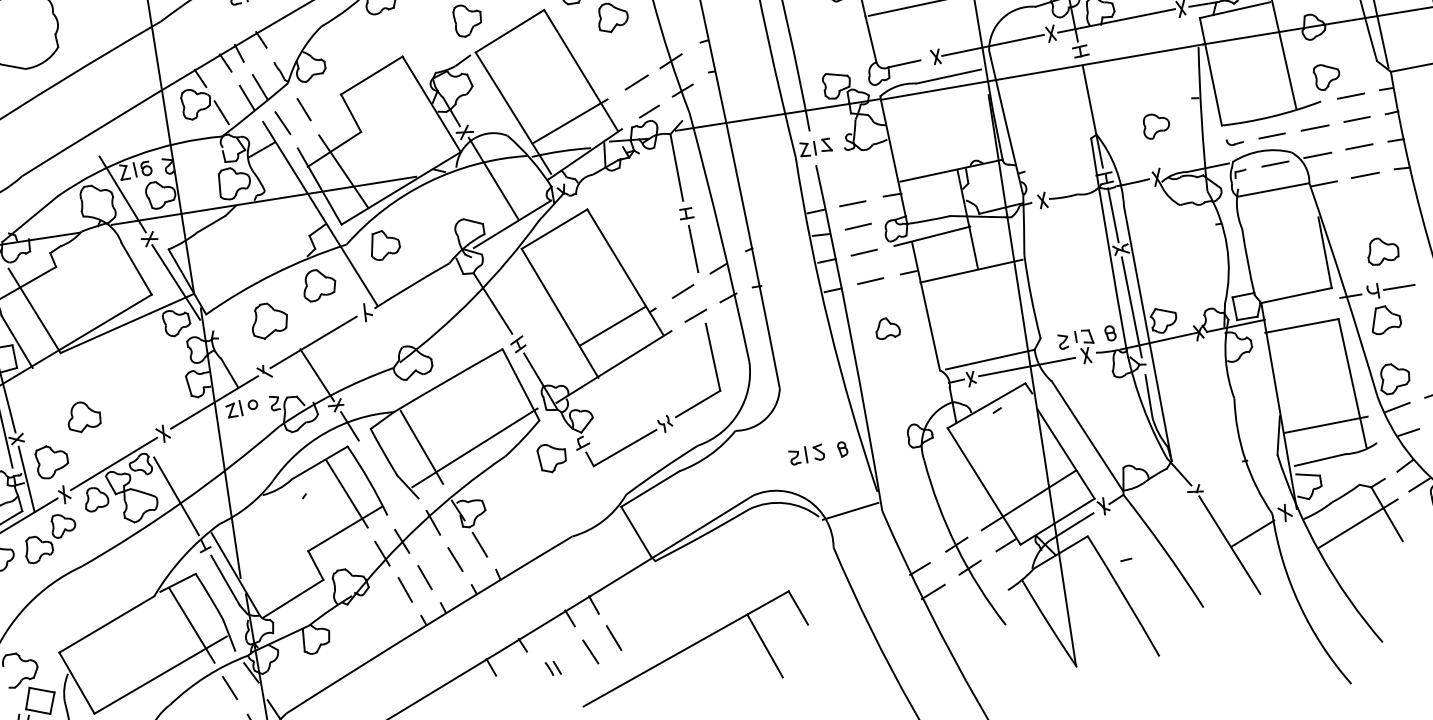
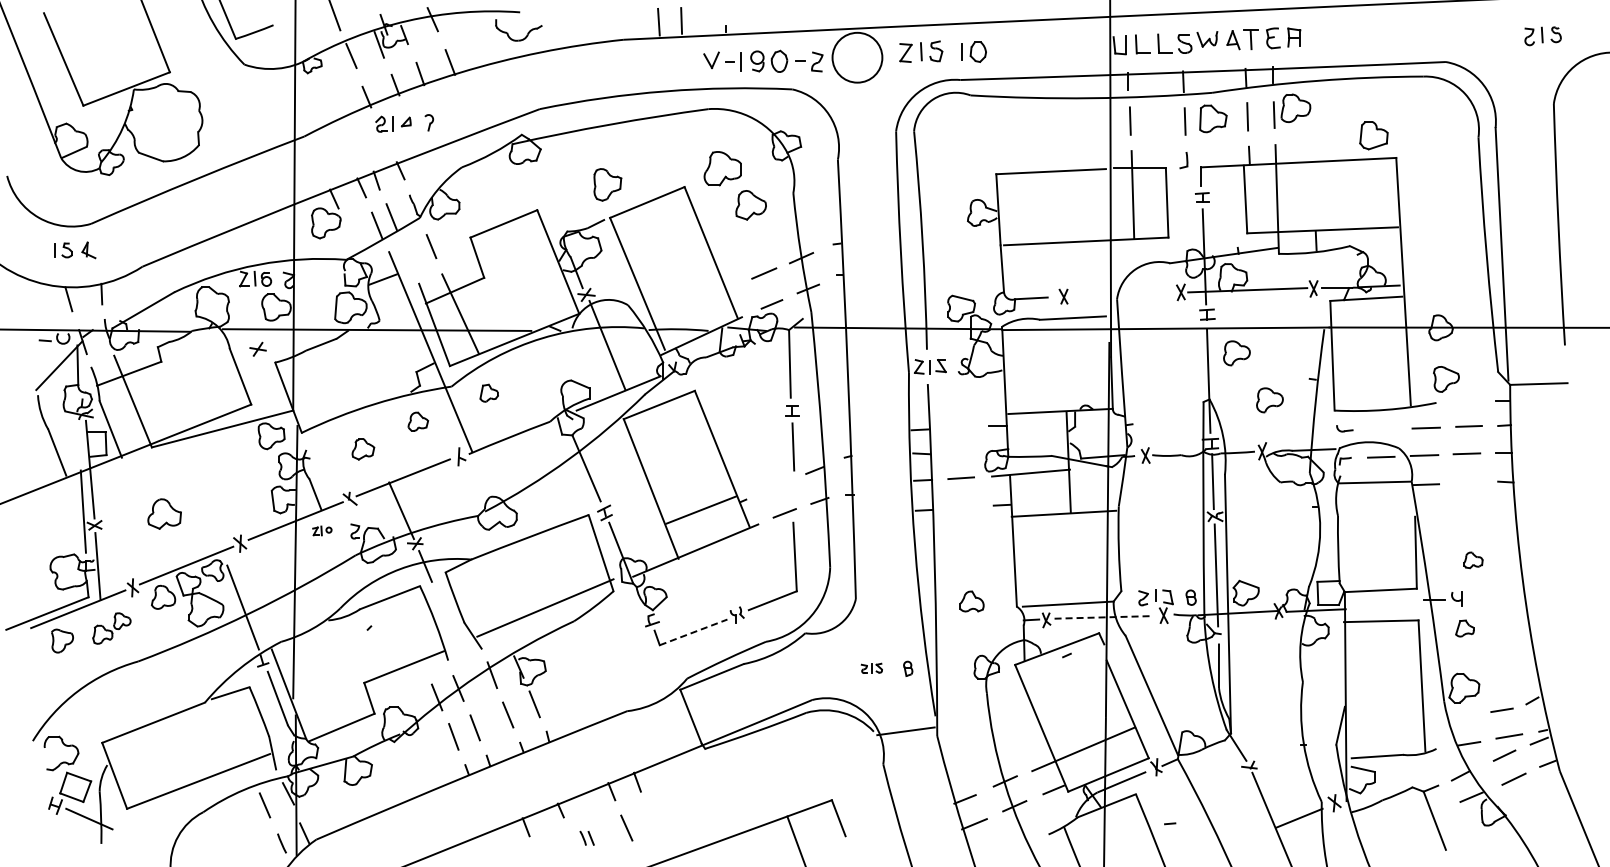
line: (992, 45) -> (1121, 294), removed
part: (1115, 85) -> (1236, 353), added
line: (1350, 96) -> (1466, 402), removed
line: (221, 111) -> (349, 235), removed
line: (570, 120) -> (692, 300), removed
line: (282, 123) -> (407, 256), removed
line: (1271, 135) -> (1382, 428), removed
line: (1364, 175) -> (1467, 482), removed
line: (122, 194) -> (238, 300), removed
line: (852, 203) -> (957, 427), removed
line: (858, 226) -> (959, 451), removed
part: (384, 245) -> (488, 393), size x0.6
part: (1383, 251) -> (1473, 560), size x0.6
line: (870, 281) -> (962, 507), removed
line: (175, 282) -> (276, 396), removed
part: (319, 284) -> (418, 421), size x0.6
line: (1399, 286) -> (1483, 598), removed
line: (683, 290) -> (776, 486), removed
part: (1385, 319) -> (1464, 628), size x0.6
part: (269, 320) -> (363, 449), size x0.6
part: (887, 328) -> (971, 601), moved
line: (1027, 367) -> (1103, 617), solid -> dashed
line: (1397, 406) -> (1462, 716), removed
part: (242, 407) -> (322, 530), size x0.6
line: (1326, 424) -> (1389, 722), removed
line: (422, 446) -> (493, 598), removed
line: (626, 448) -> (694, 632), solid -> dashed
part: (806, 454) -> (871, 668), size x0.6
part: (551, 458) -> (619, 630), removed
part: (51, 461) -> (125, 552), removed
line: (346, 493) -> (411, 632), removed
line: (1357, 523) -> (1404, 825), removed
part: (50, 538) -> (111, 628), size x0.7
line: (191, 625) -> (237, 737), removed
line: (613, 638) -> (651, 818), removed

